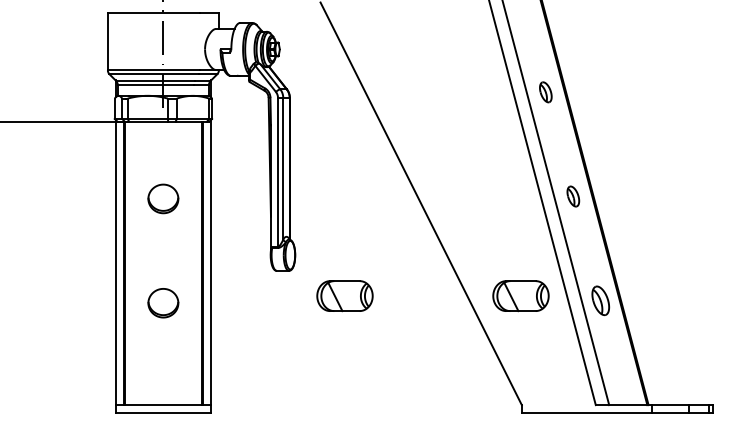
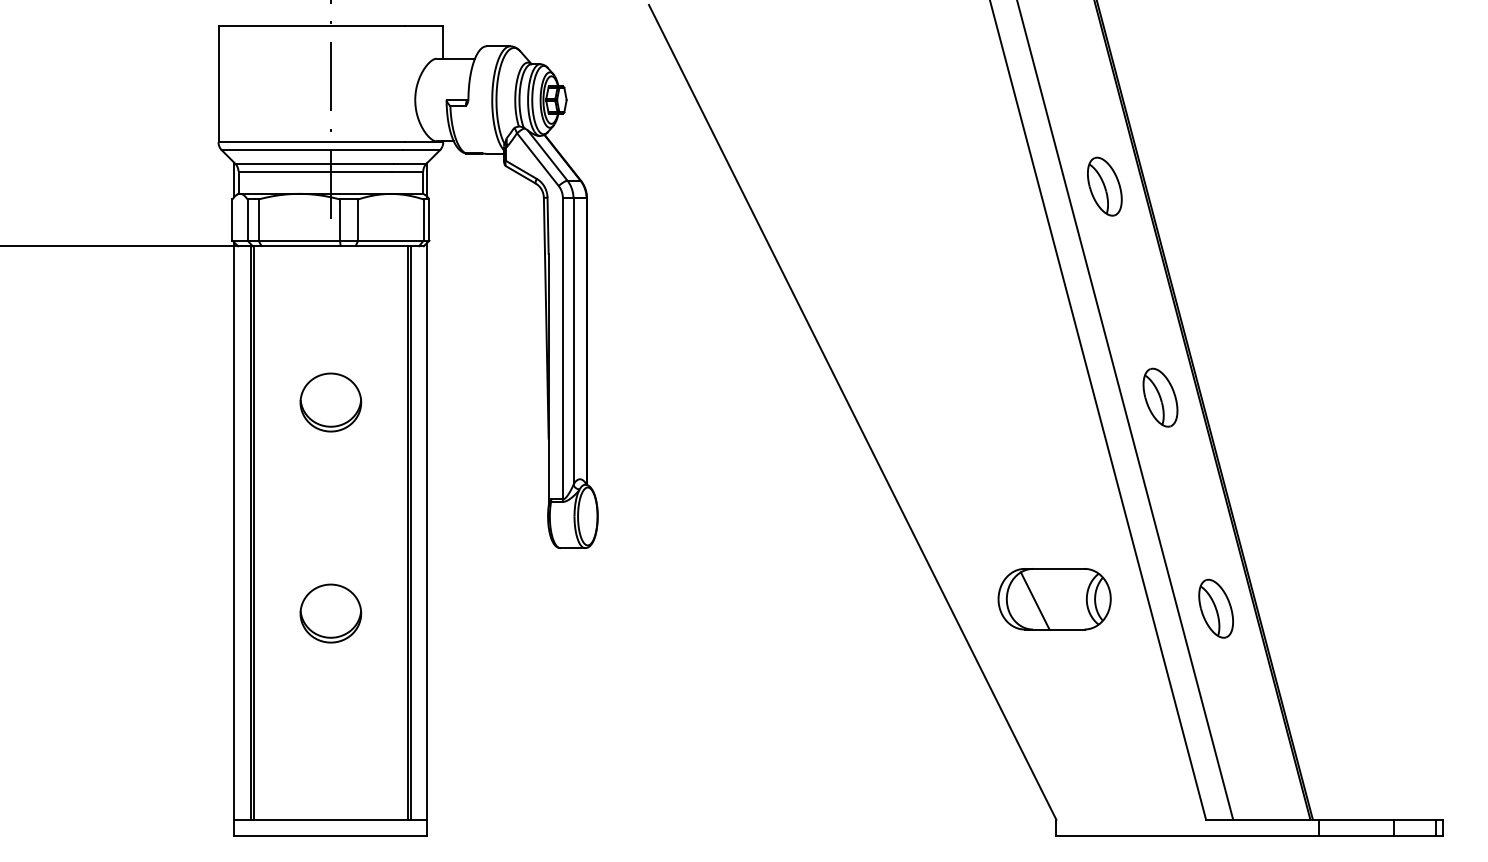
part: (545, 92) -> (1104, 187), size x1.43
part: (573, 196) -> (1160, 397), size x1.43
part: (344, 296) -> (697, 600), removed

